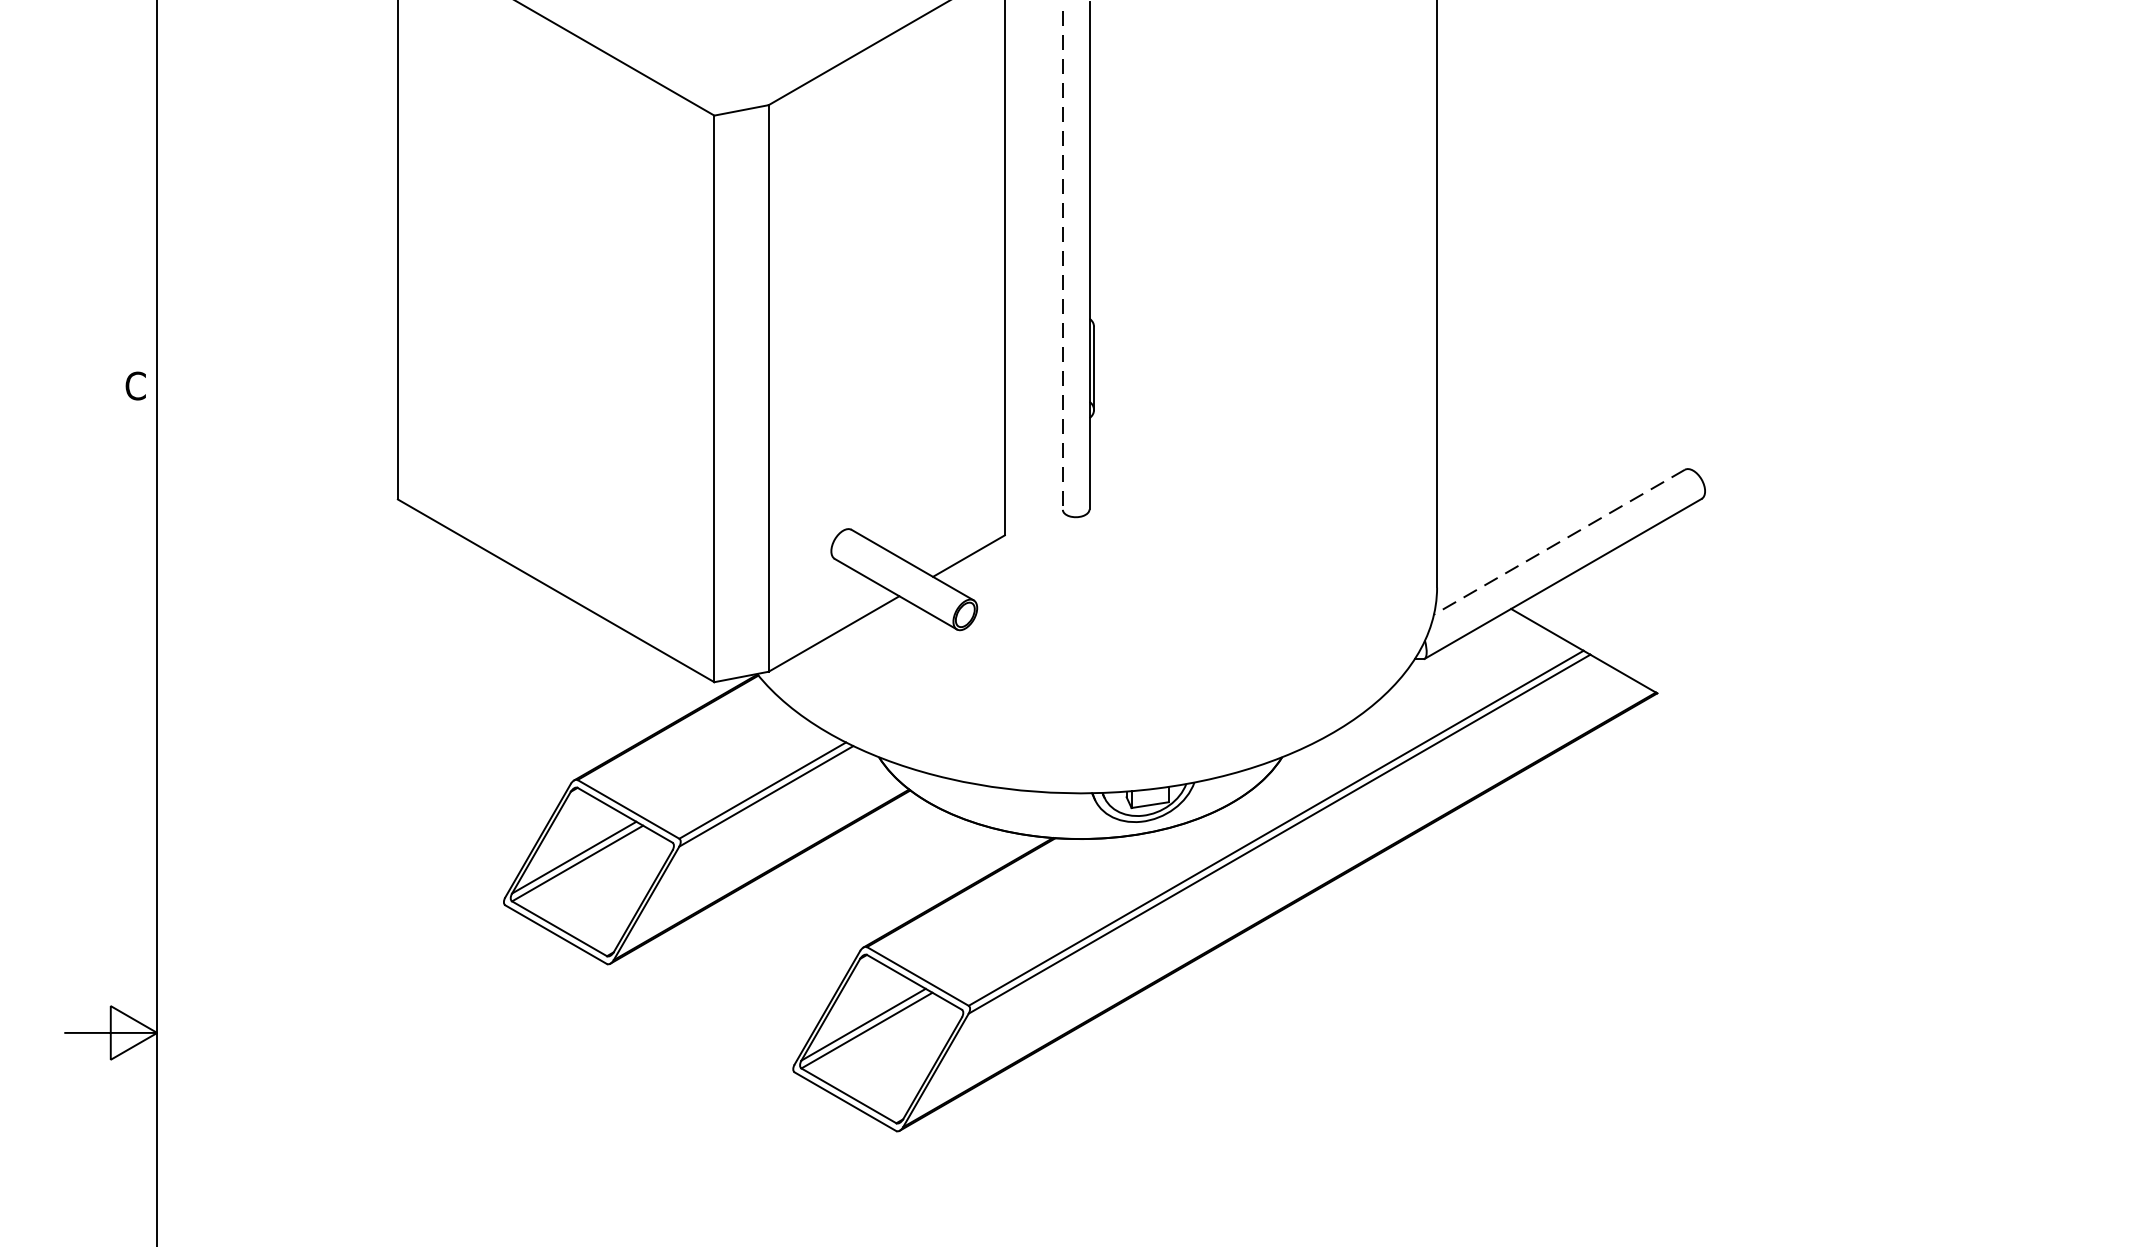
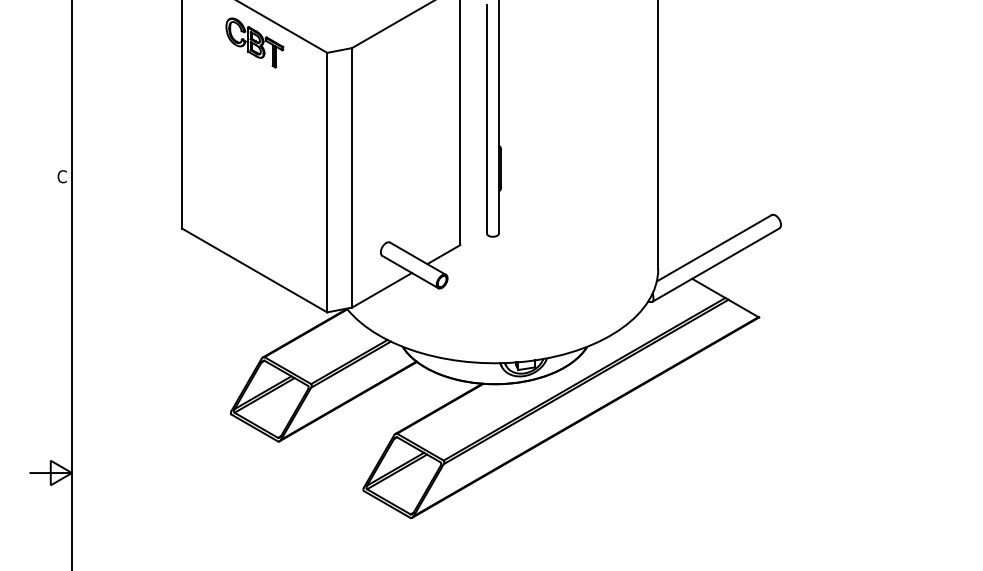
part: (555, 92) -> (254, 42), added
line: (1062, 261) -> (486, 119), dashed -> solid
line: (1557, 542) -> (713, 248), dashed -> solid

